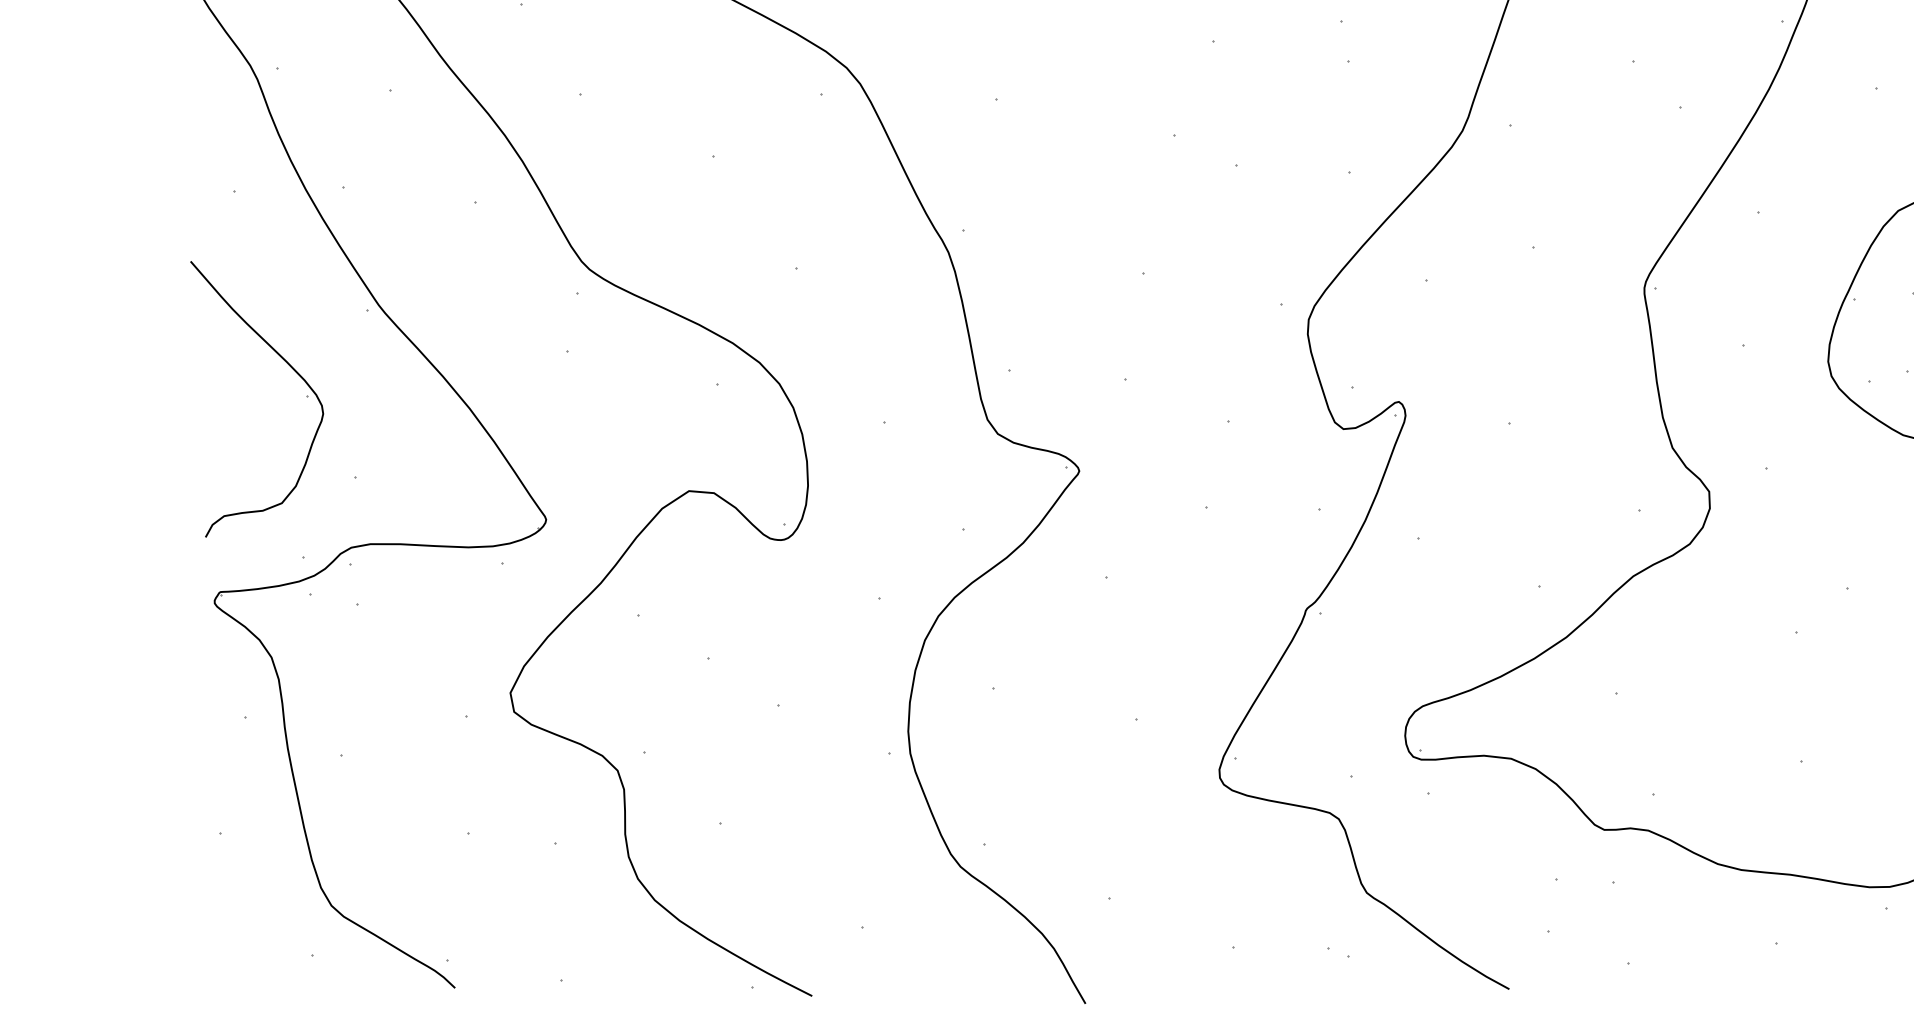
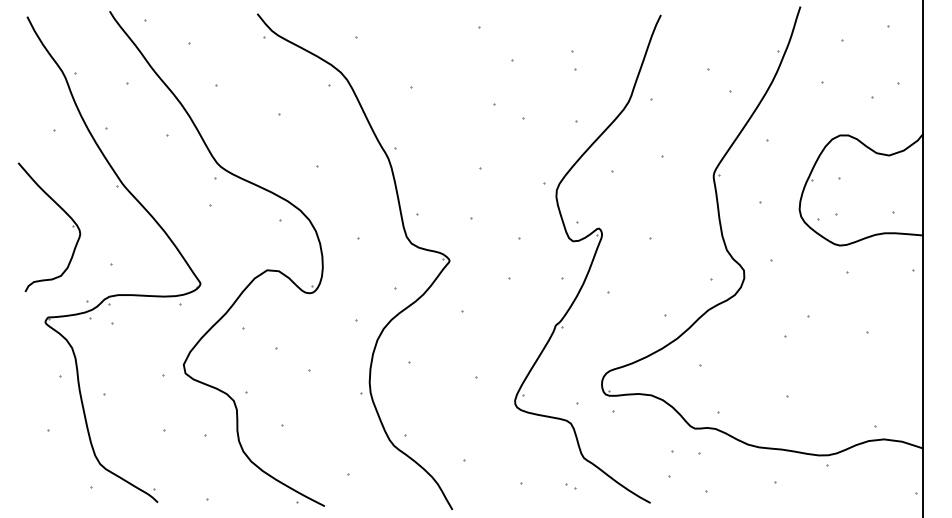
part: (287, 365) -> (63, 211), moved

